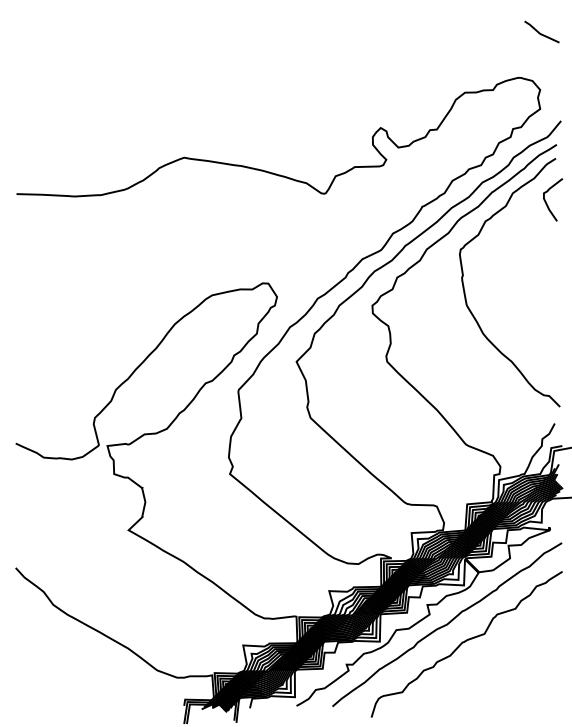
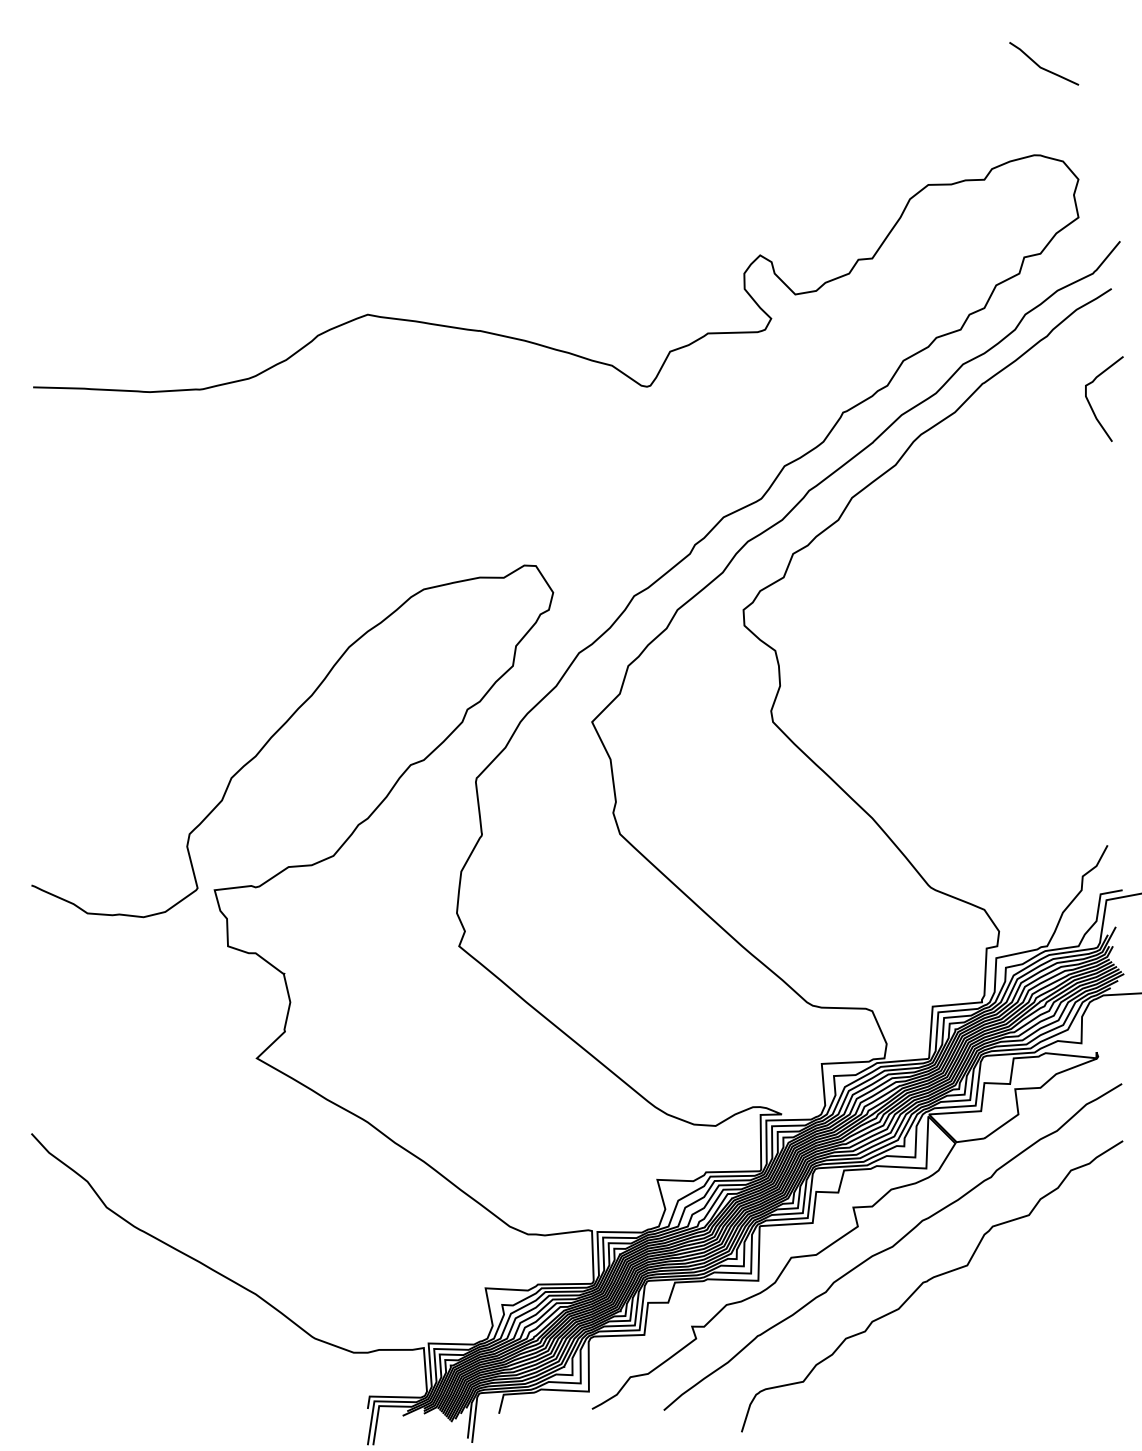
line: (540, 32) -> (1041, 64), moved
curve: (465, 291) -> (929, 581), removed

